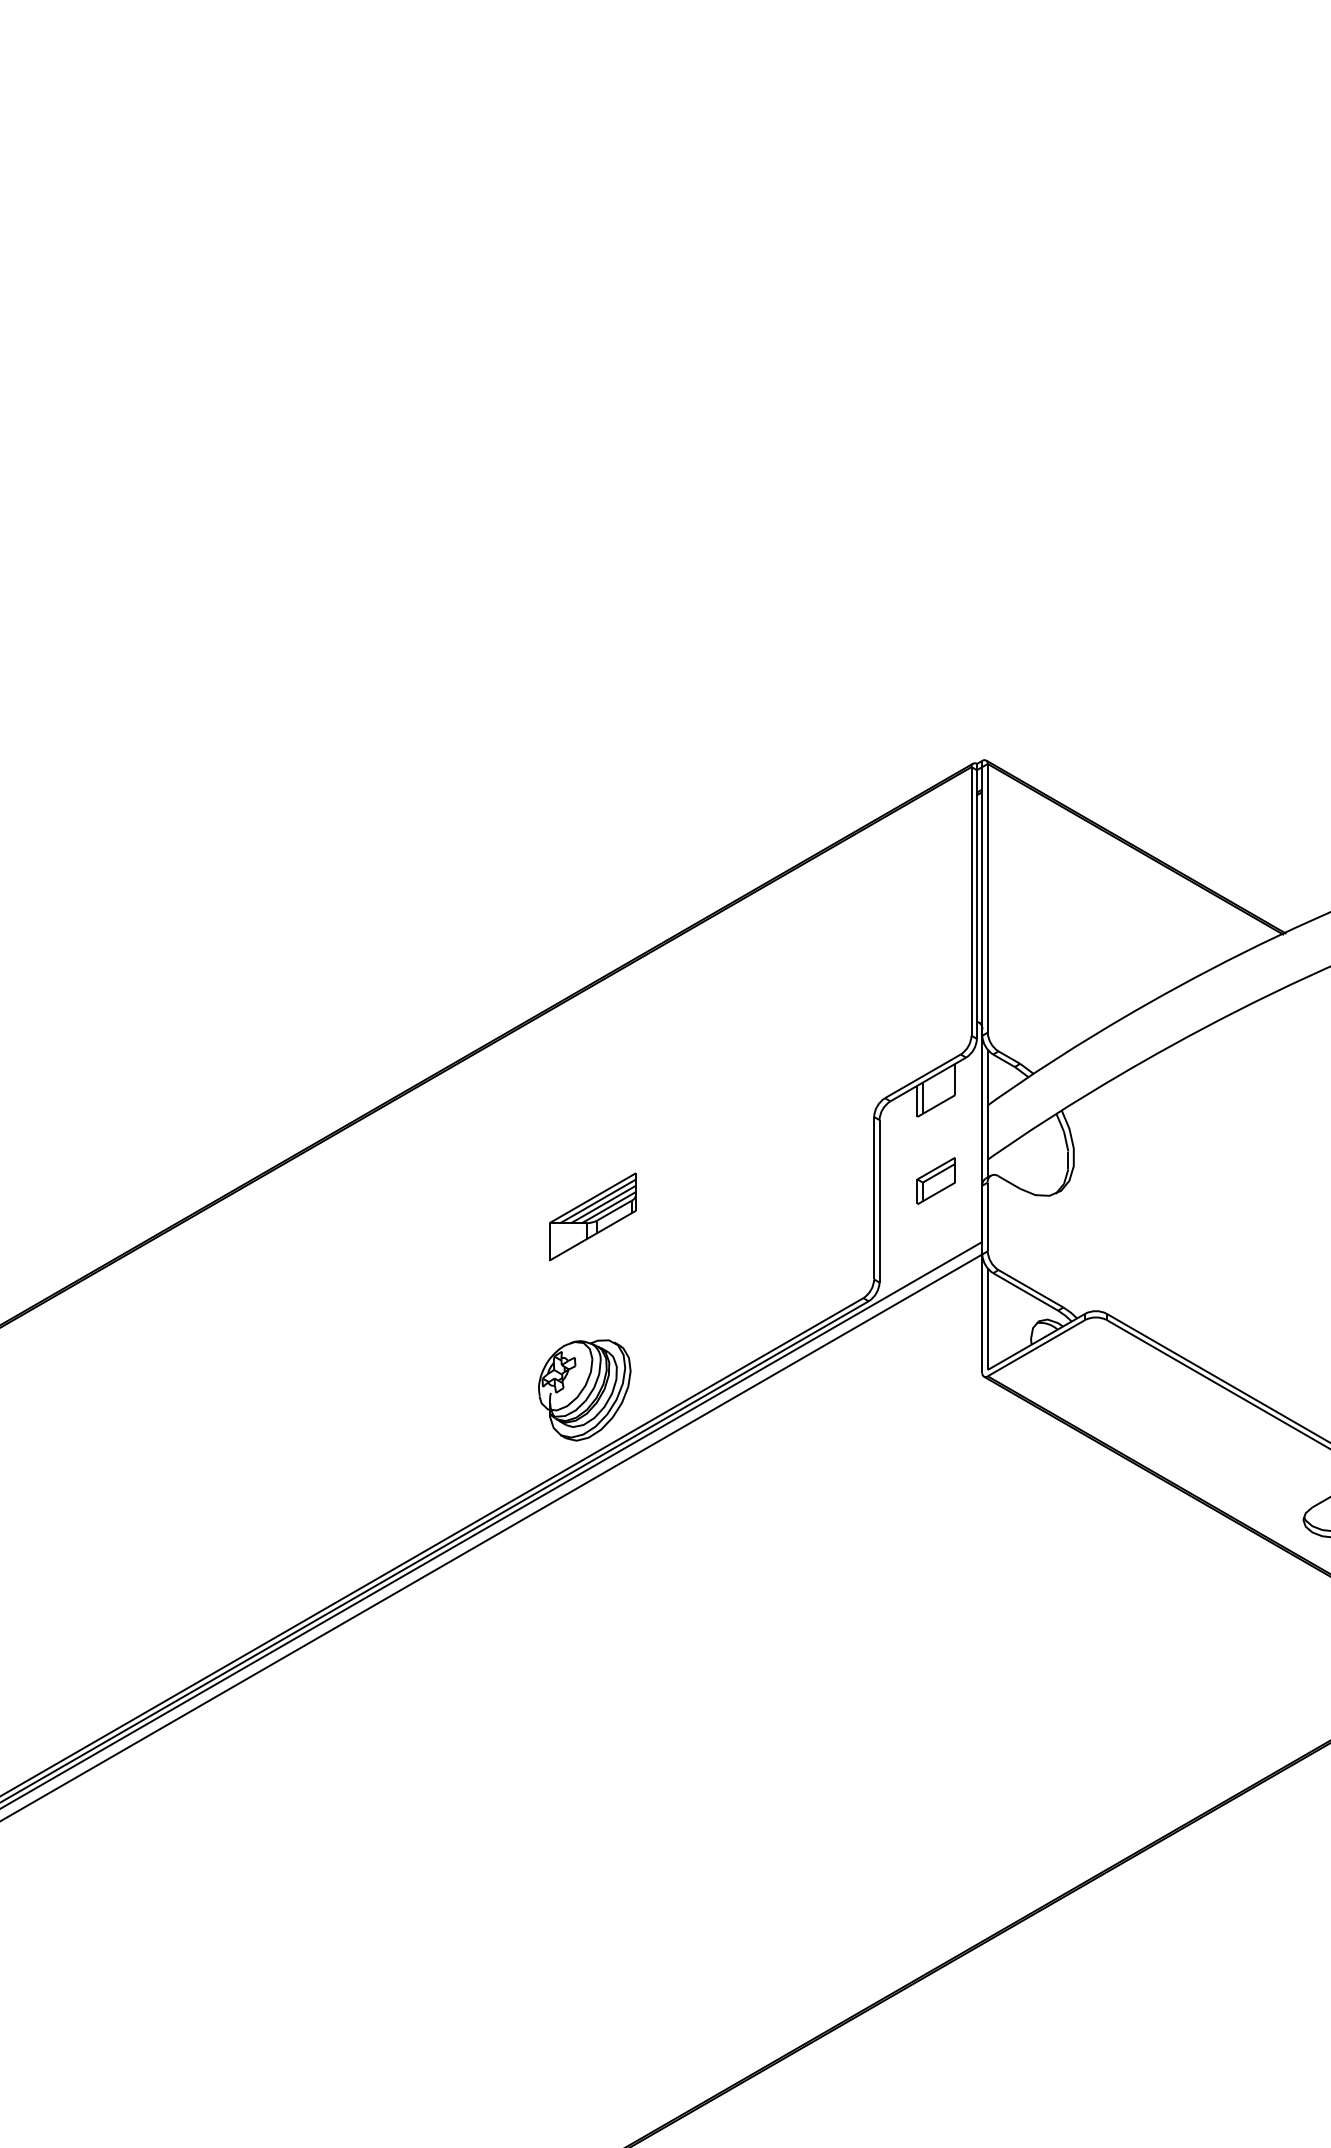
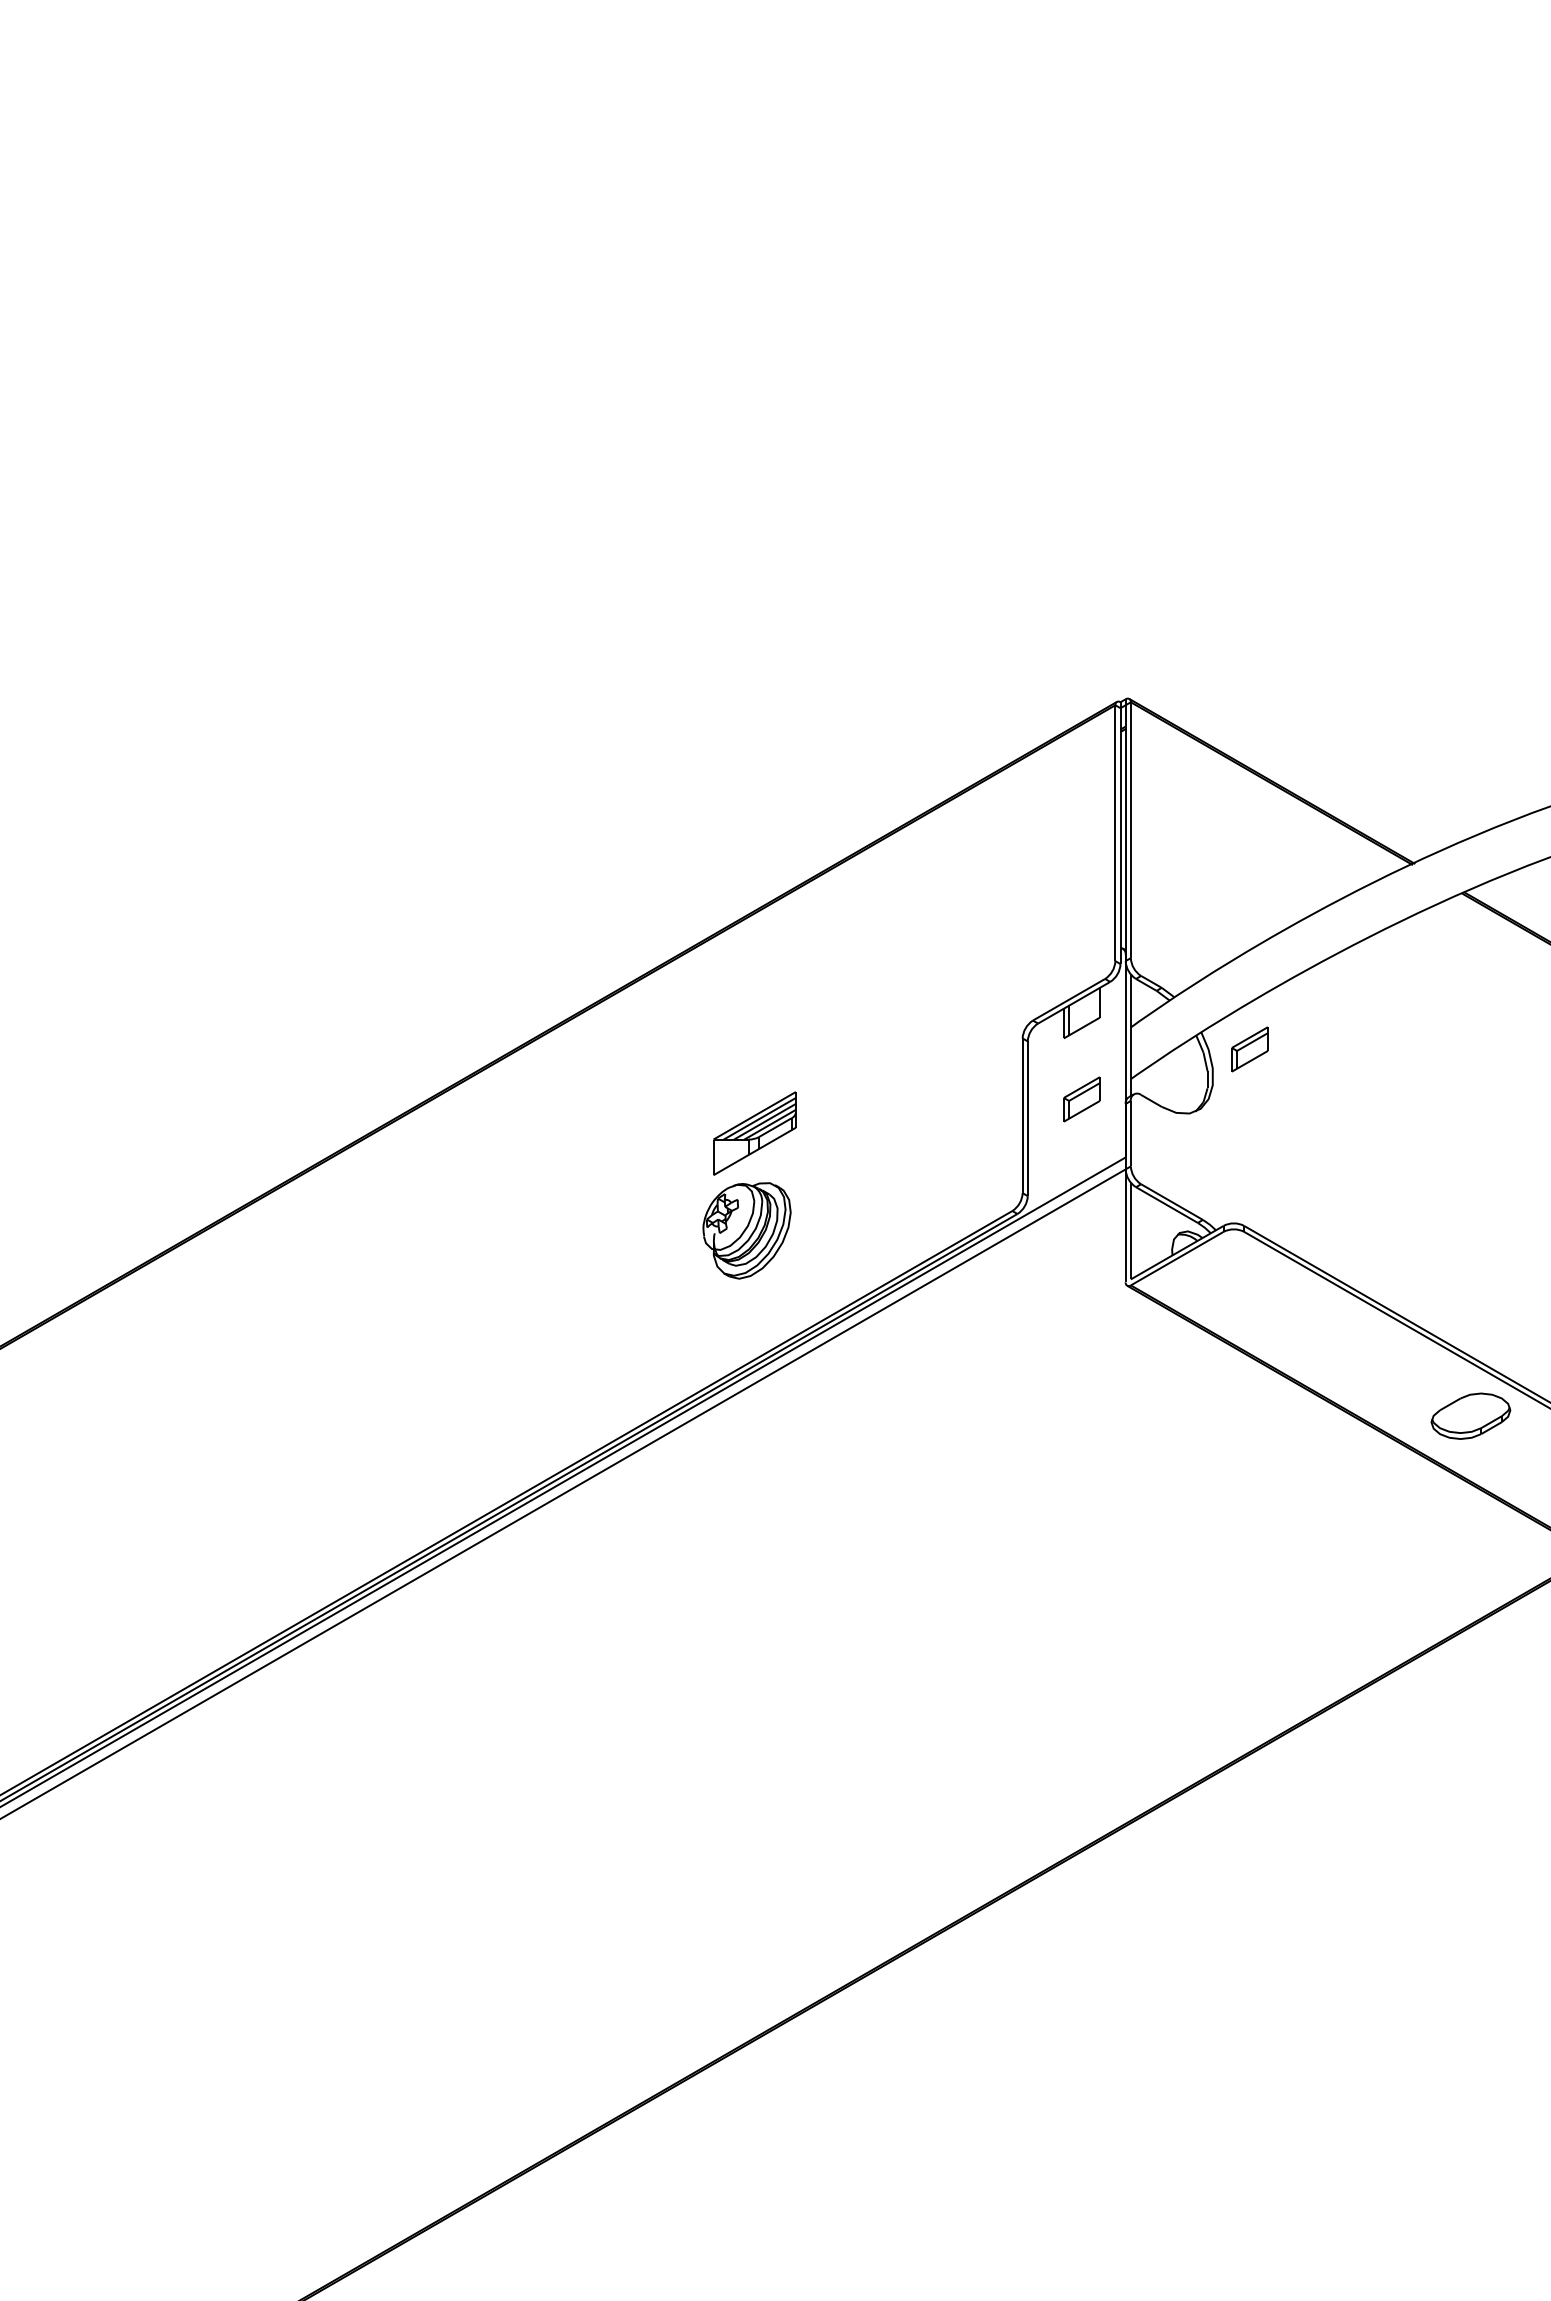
part: (1112, 1128) -> (1249, 1049), added
part: (584, 1390) -> (746, 1230), moved

